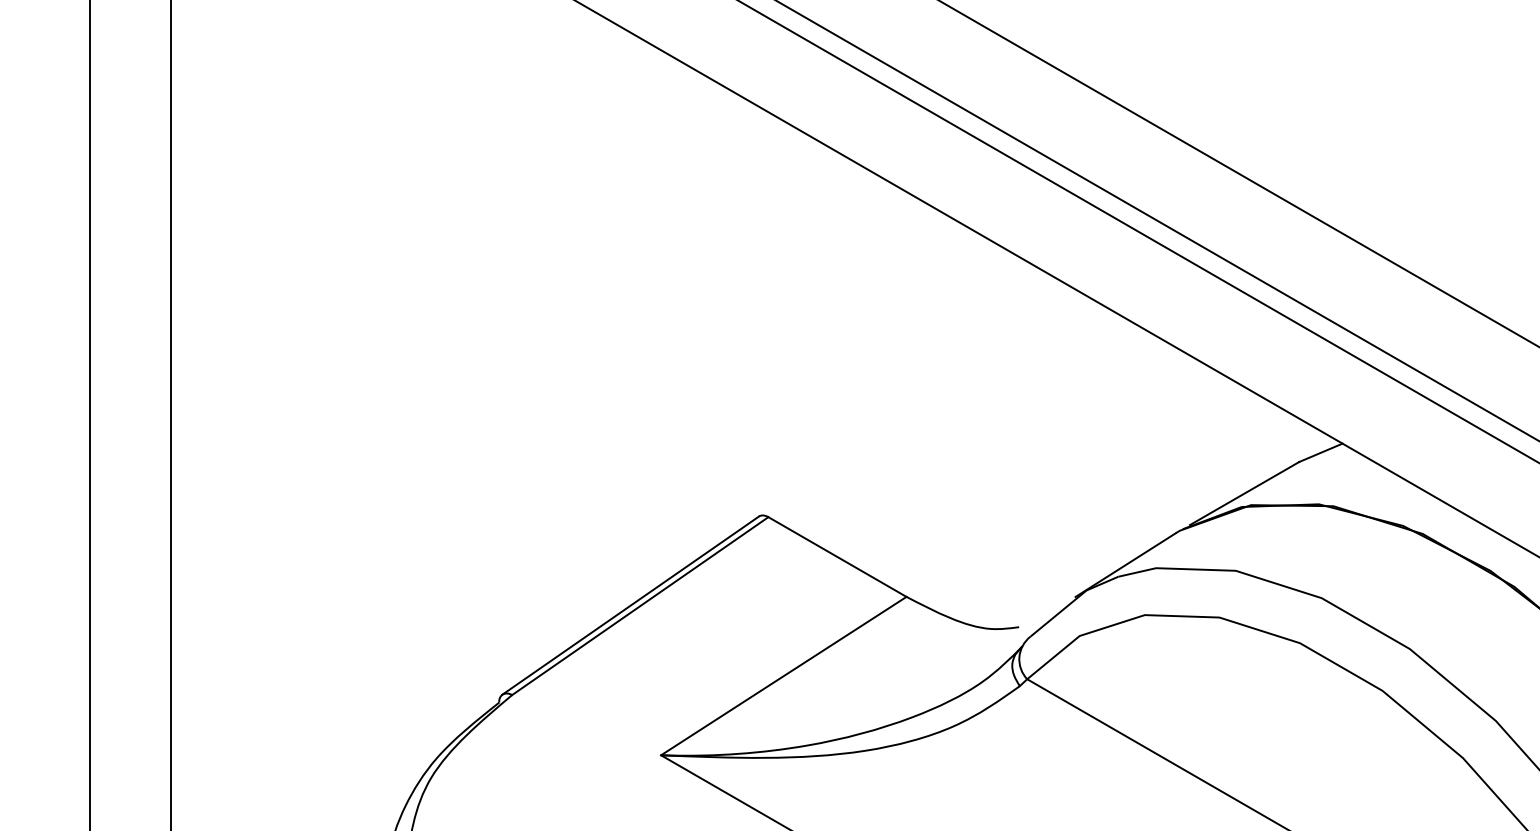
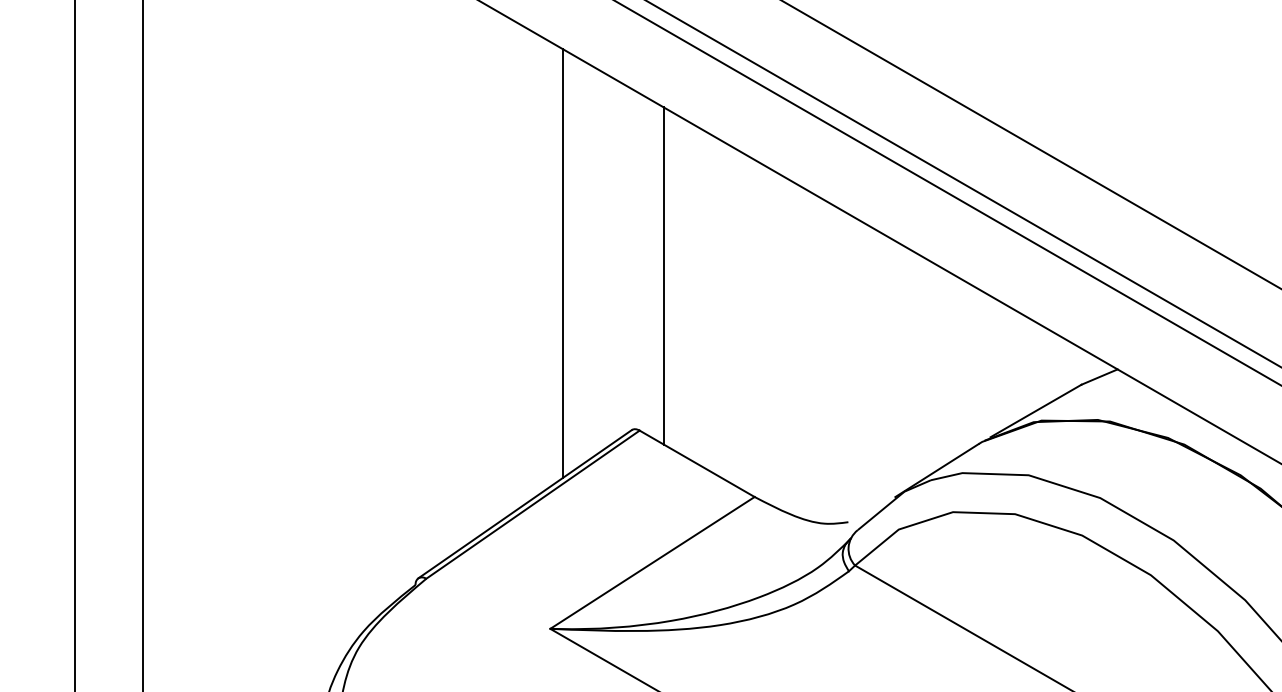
line: (675, 316) -> (562, 263), added
line: (797, 330) -> (663, 275), added

